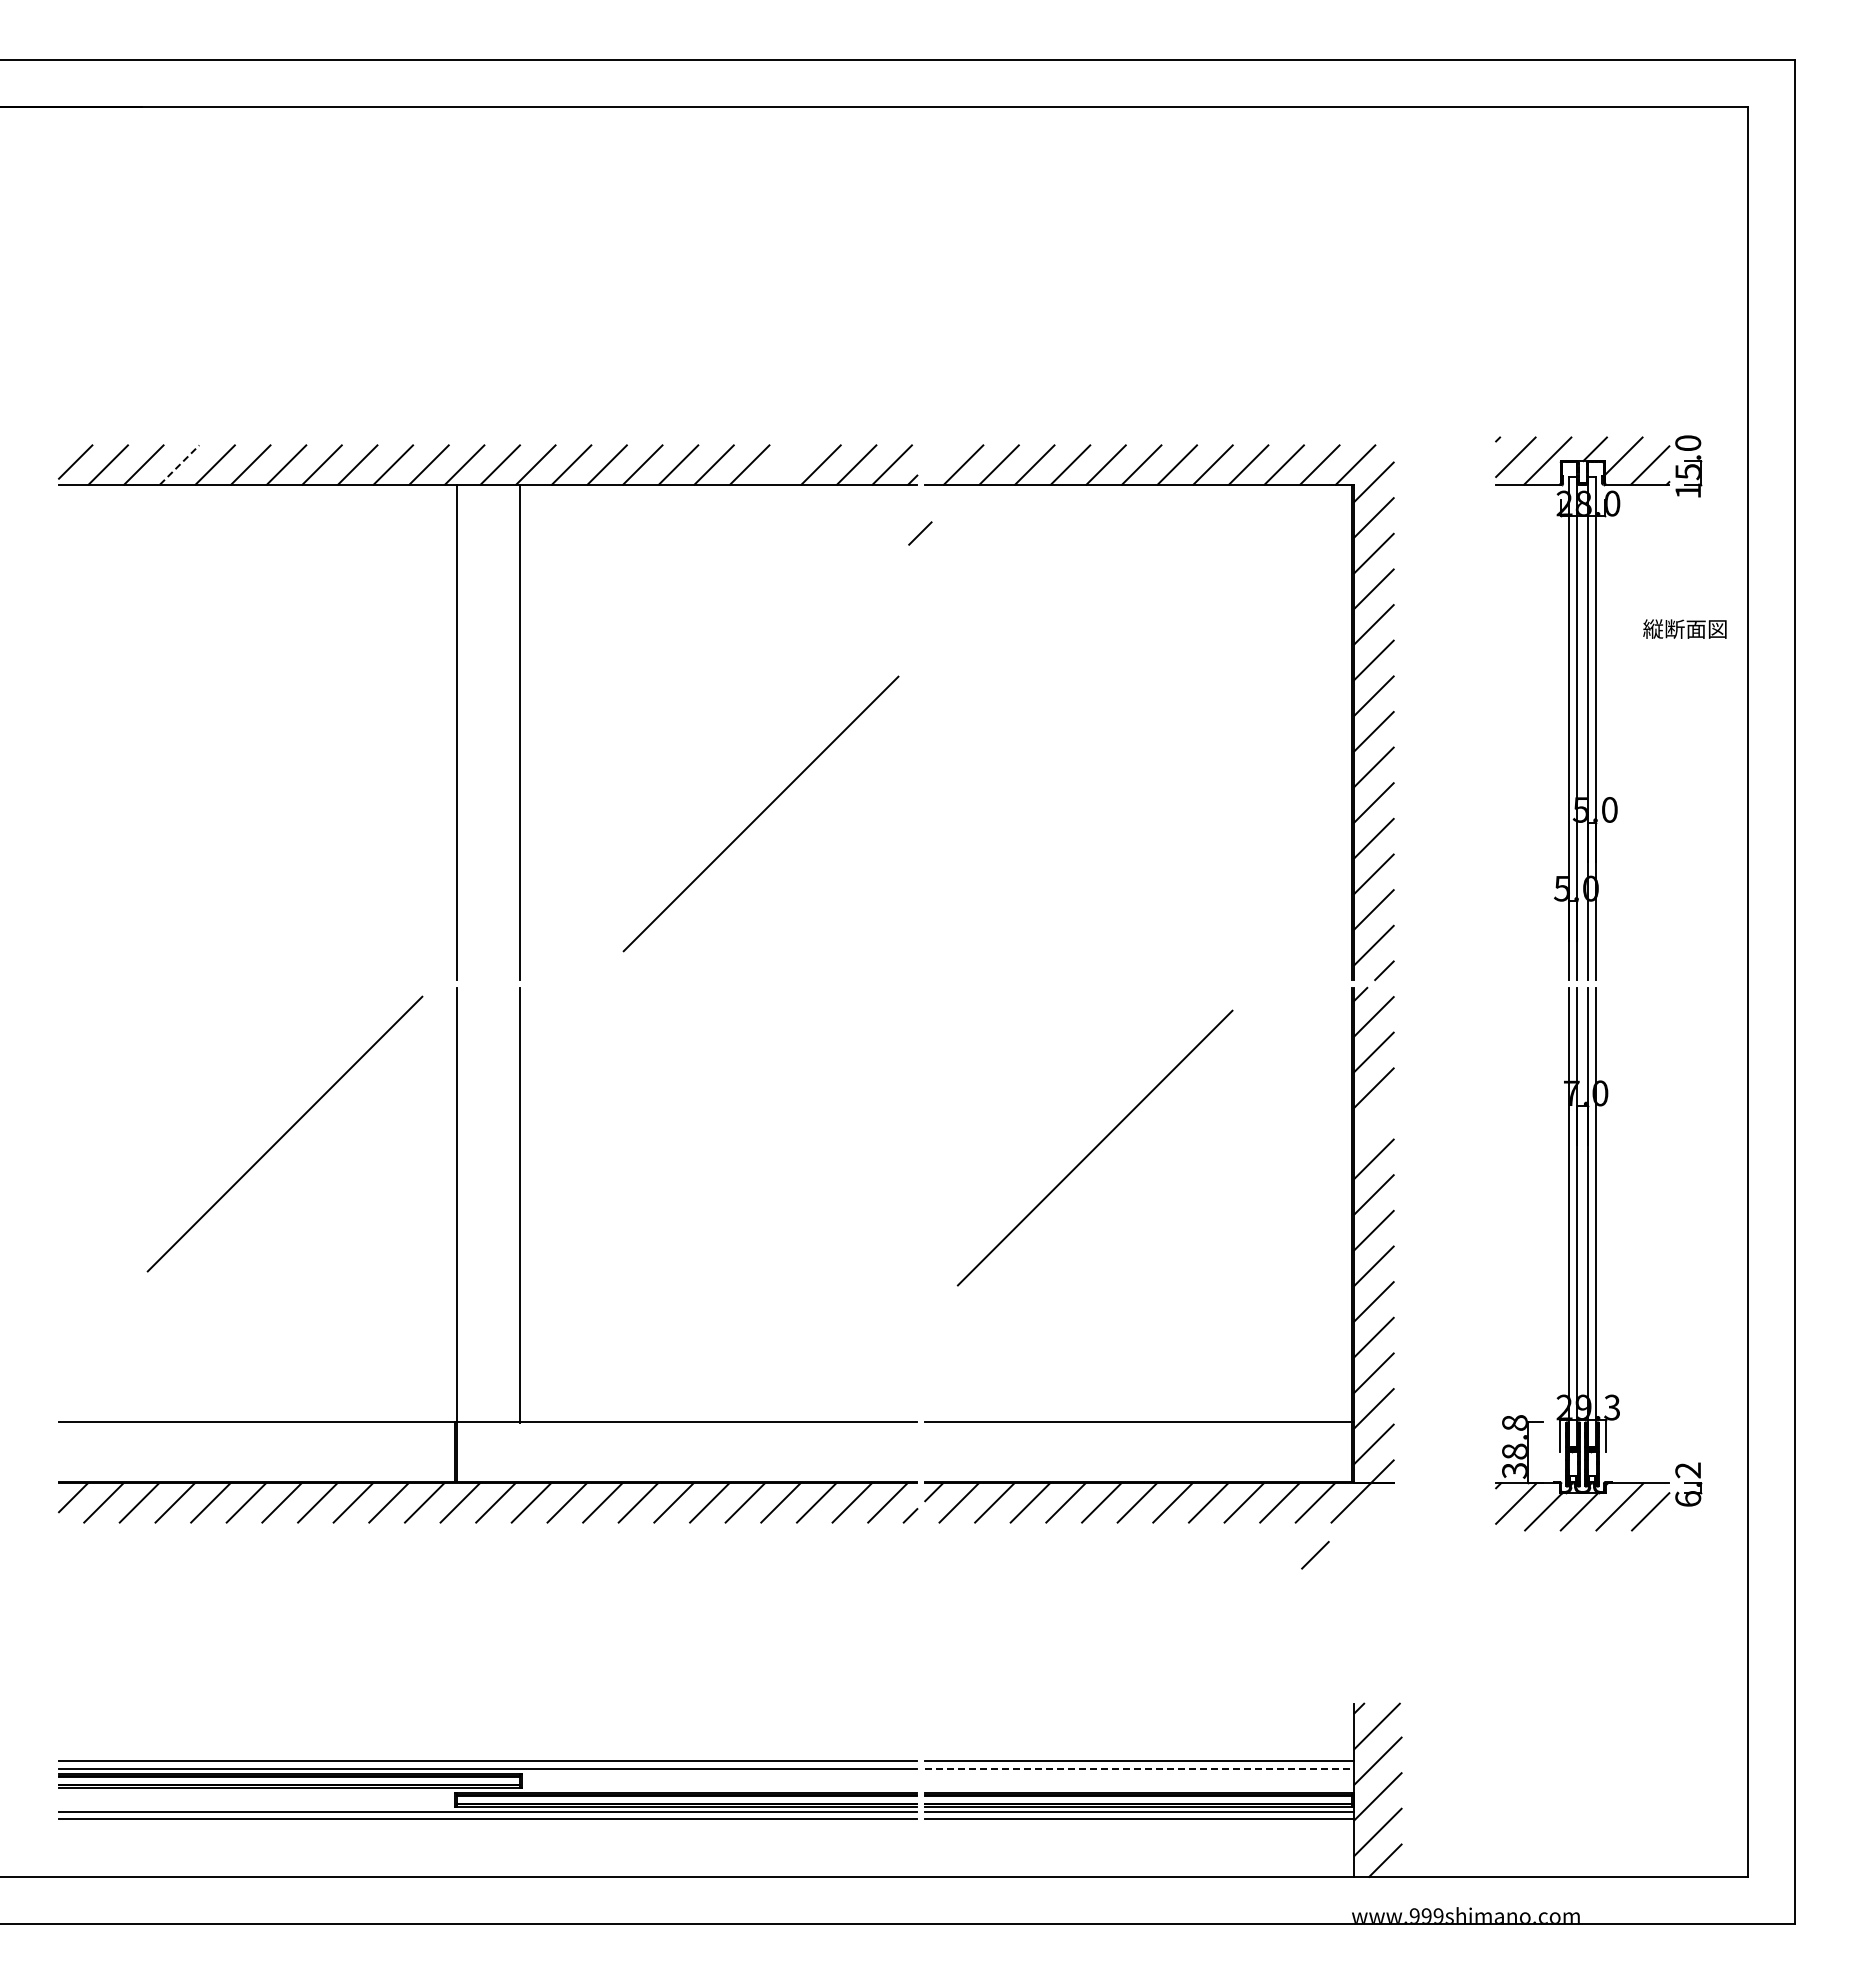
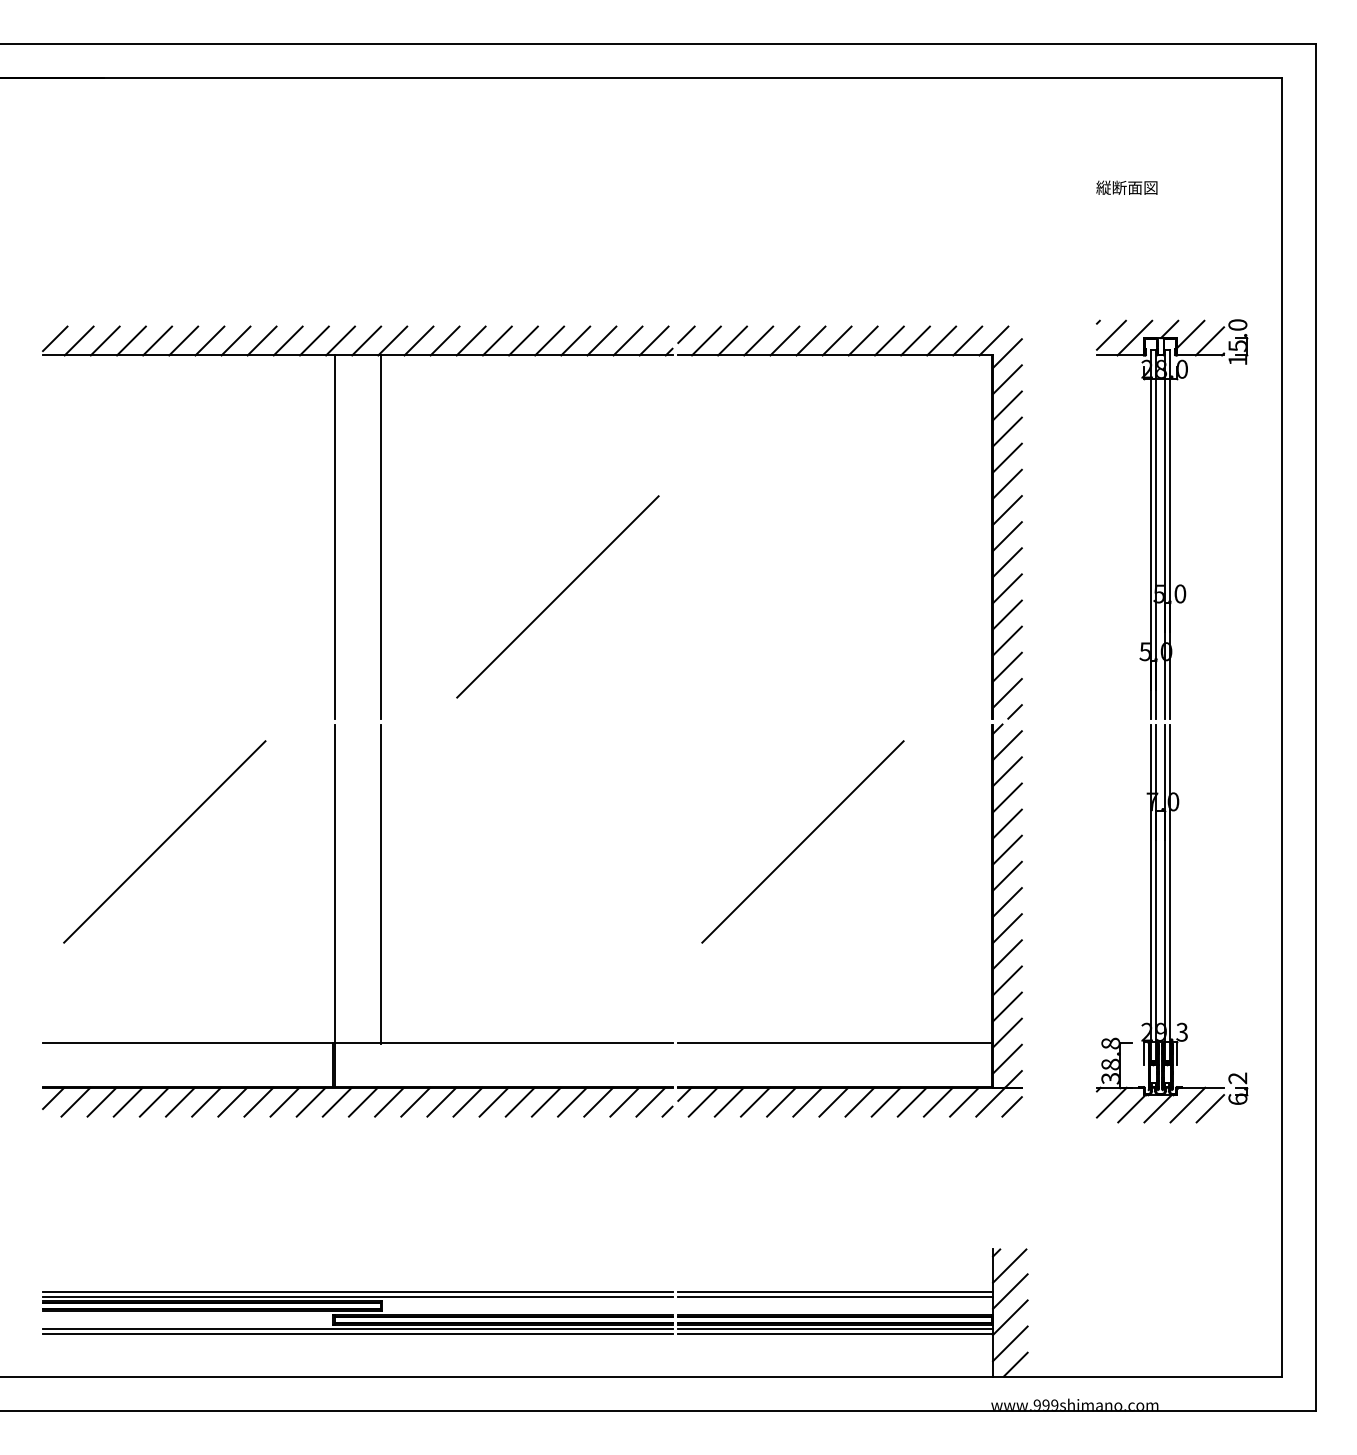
line: (785, 464) -> (575, 340), added
line: (179, 465) -> (131, 341), dashed -> solid
line: (920, 533) -> (686, 334), moved
text: (1684, 628) -> (1126, 187), moved
line: (1373, 1123) -> (1007, 823), added
line: (284, 1133) -> (164, 841), moved
line: (1315, 1554) -> (1012, 1106), moved
line: (1139, 1769) -> (835, 1297), dashed -> solid

